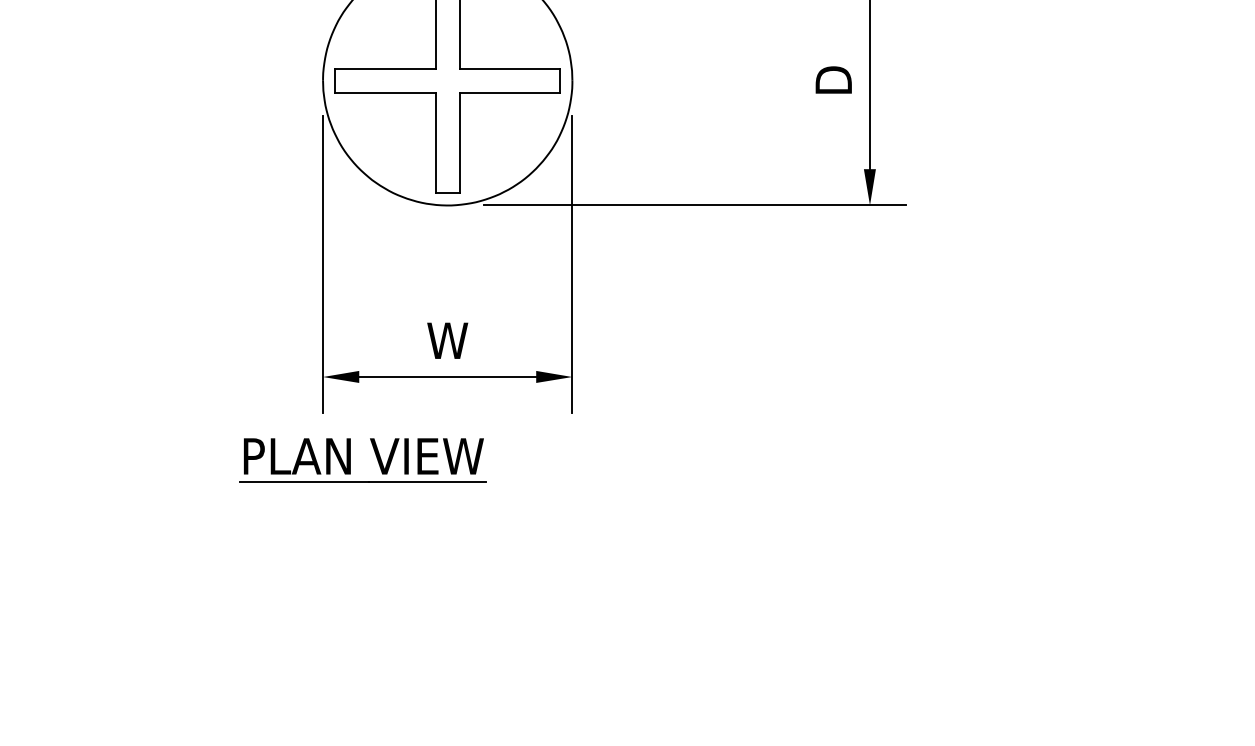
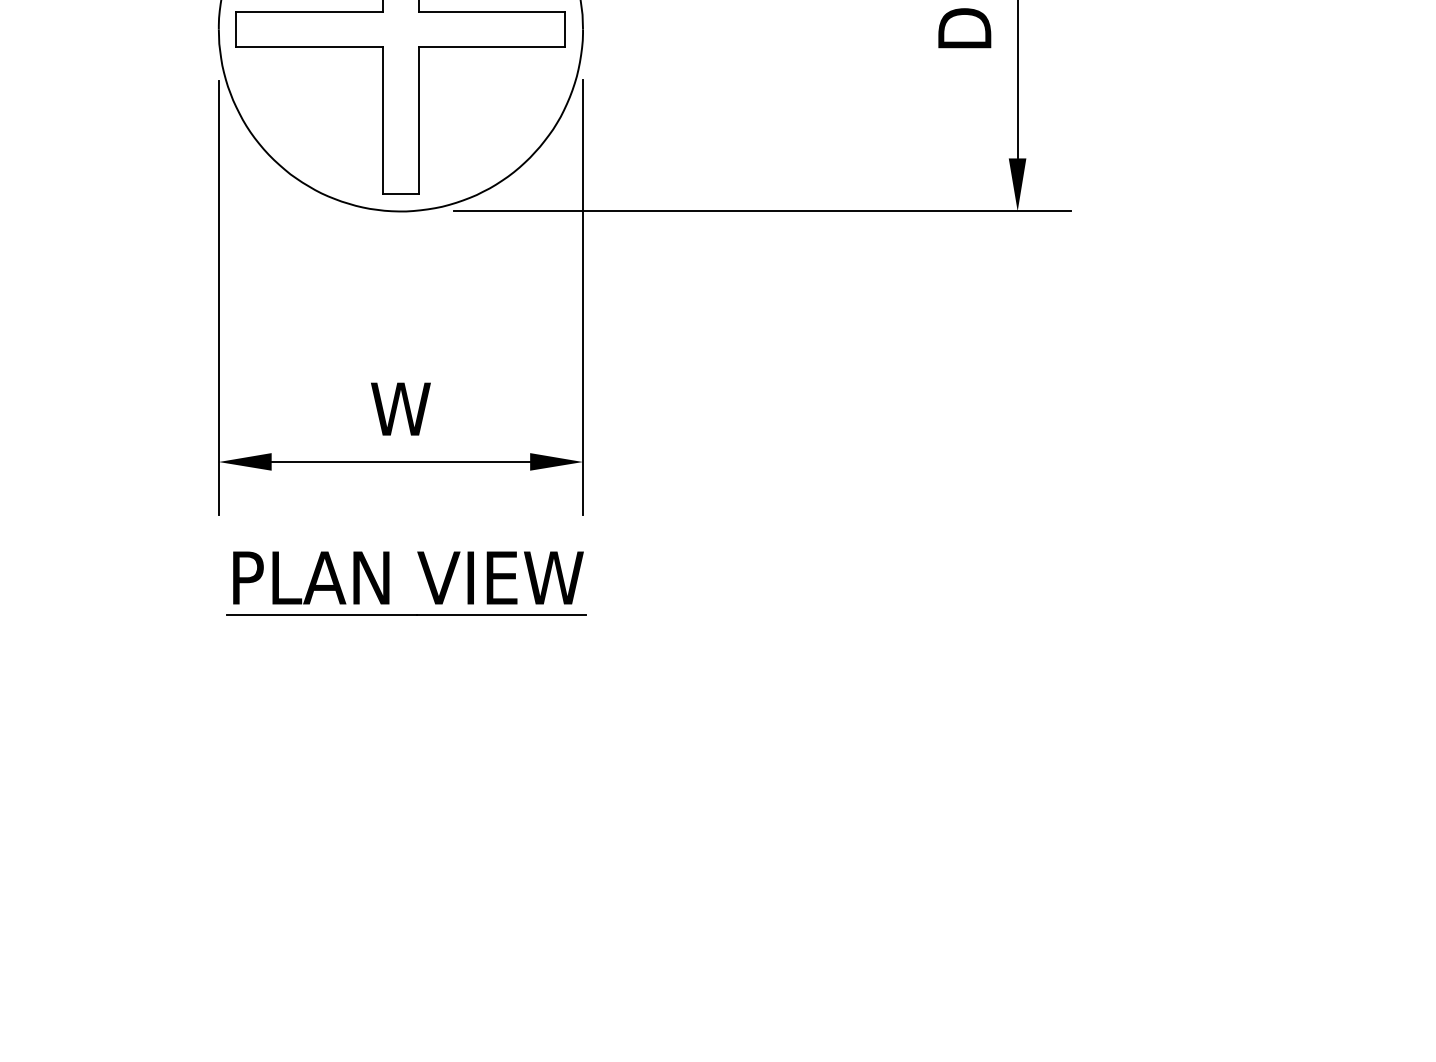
part: (350, 460) -> (388, 583), moved

